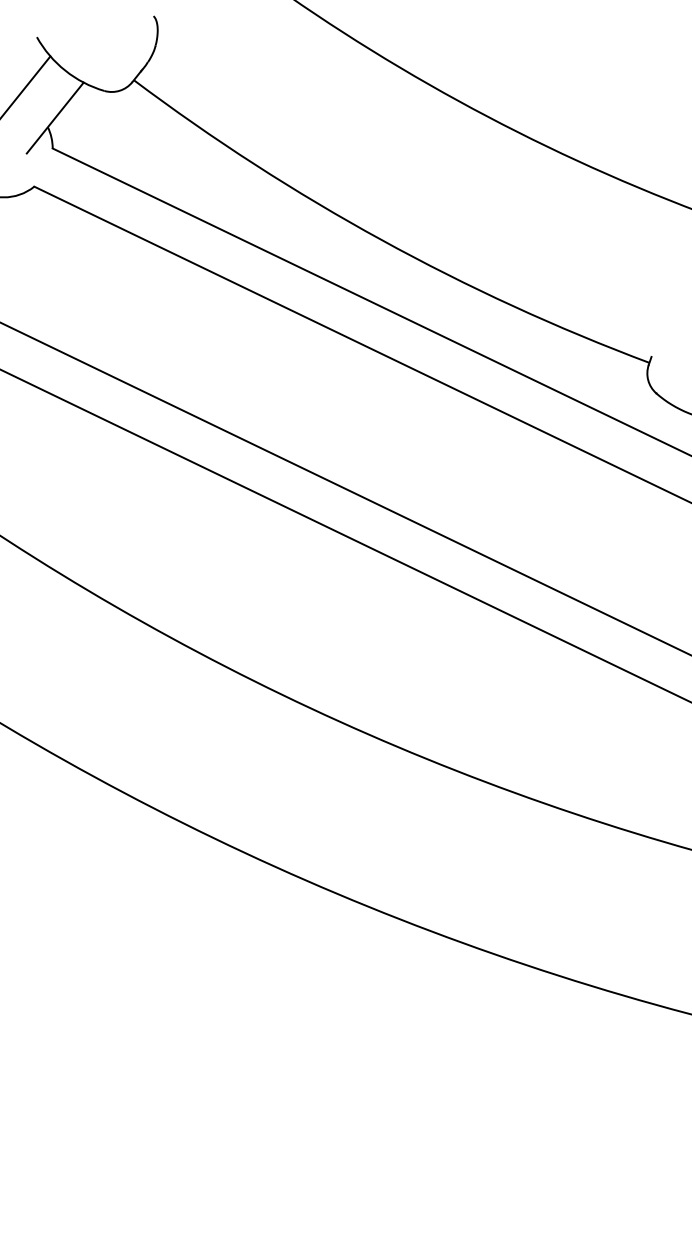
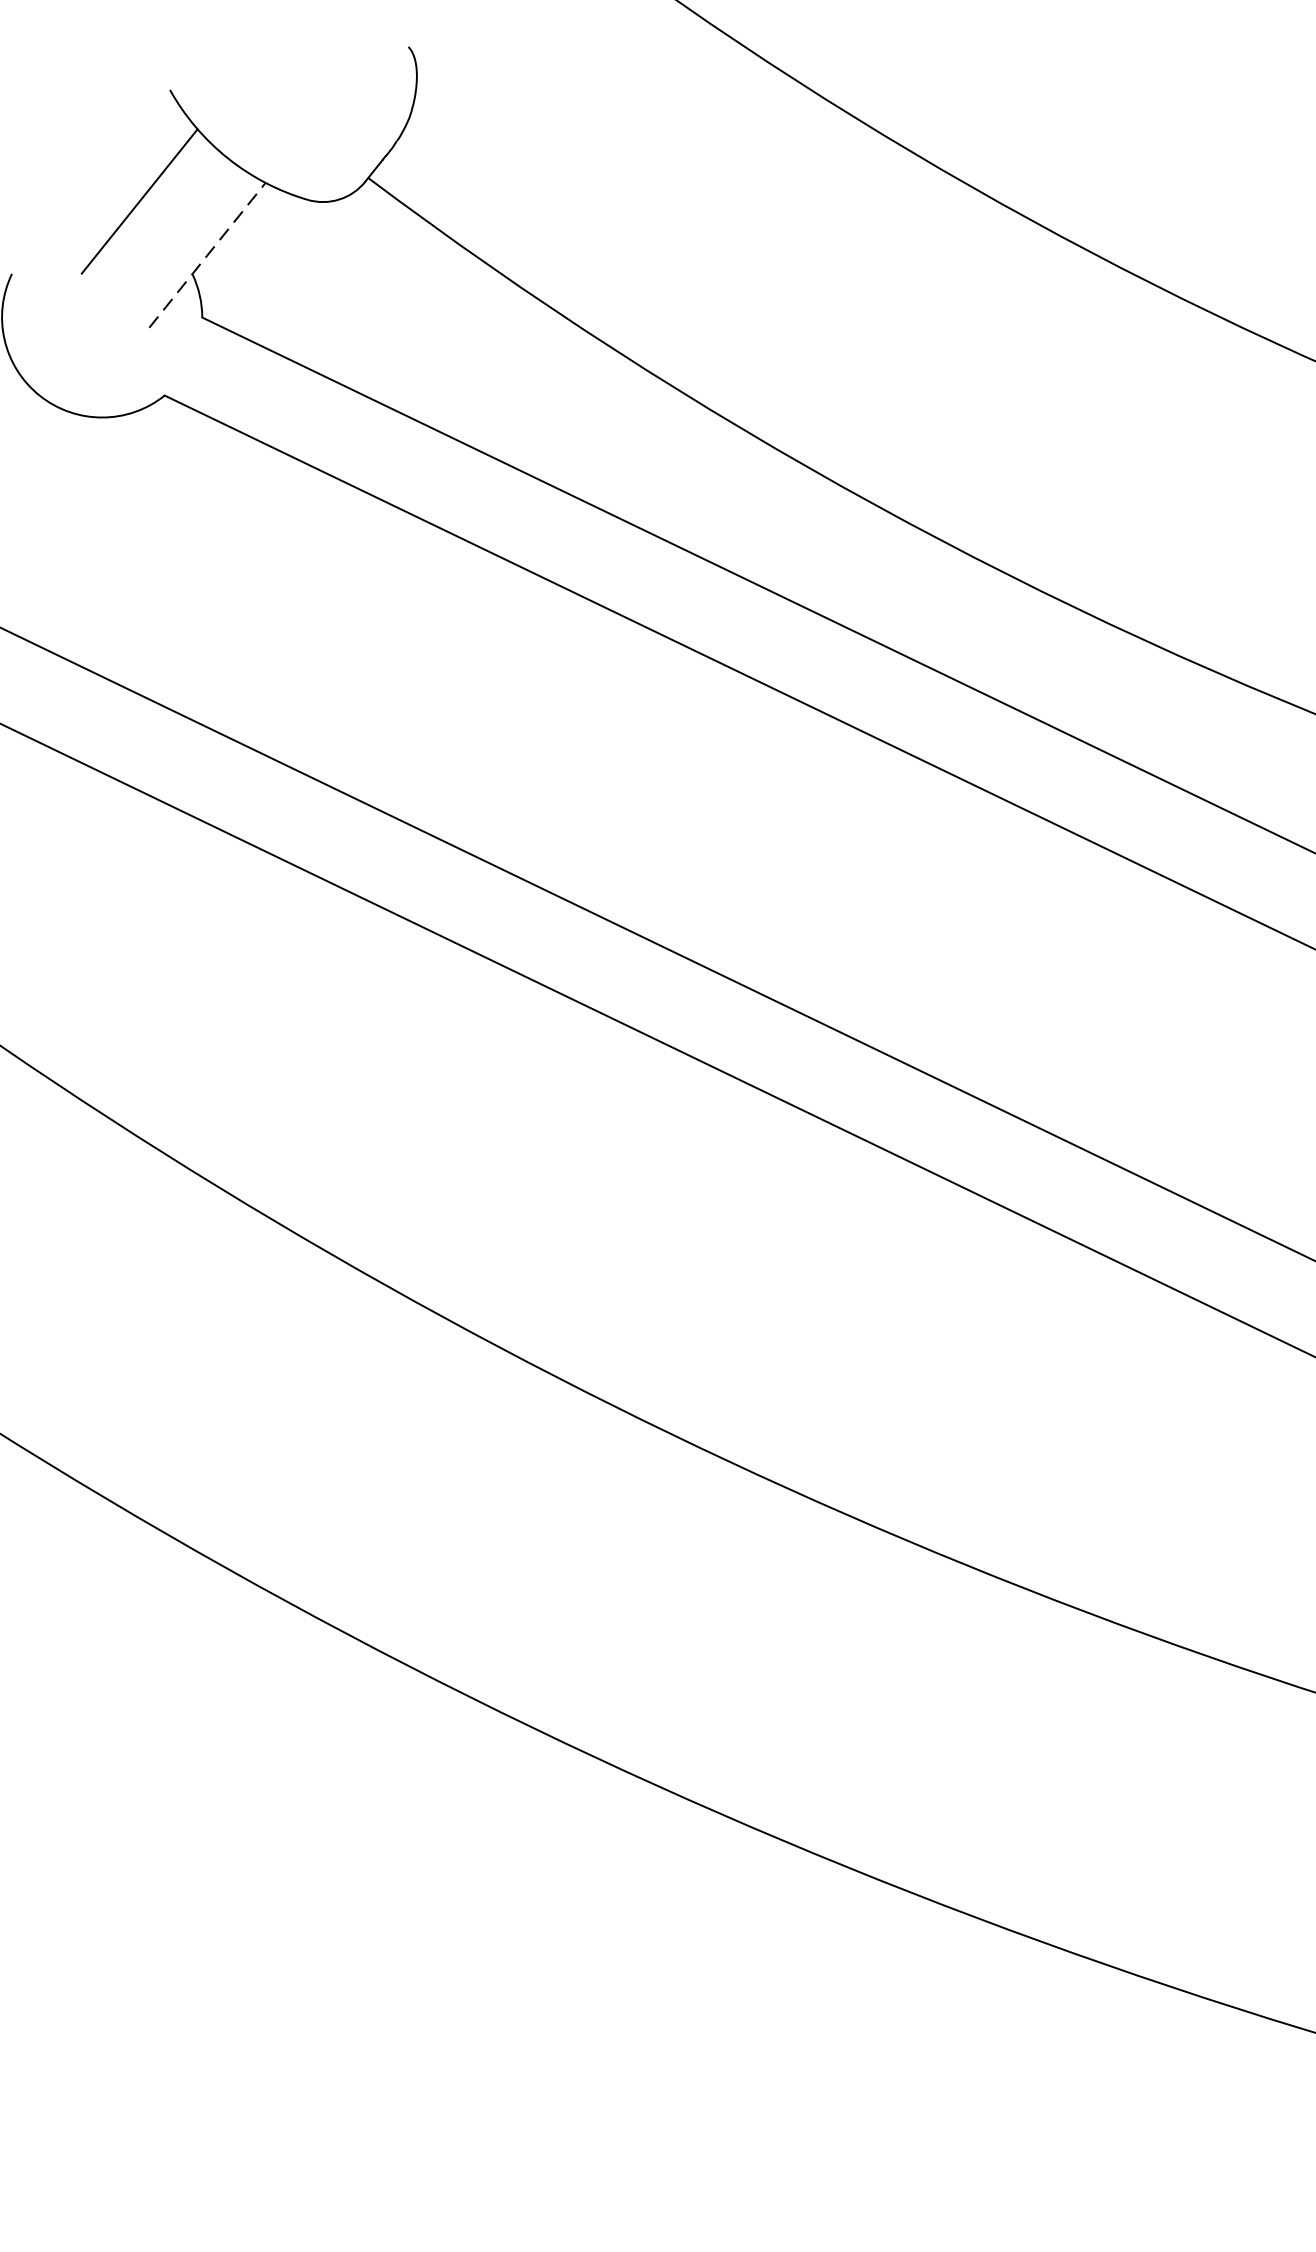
line: (55, 117) -> (207, 254), solid -> dashed

